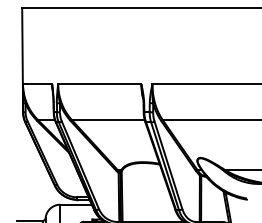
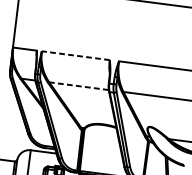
line: (99, 83) -> (75, 55), solid -> dashed
line: (107, 120) -> (78, 86), solid -> dashed

